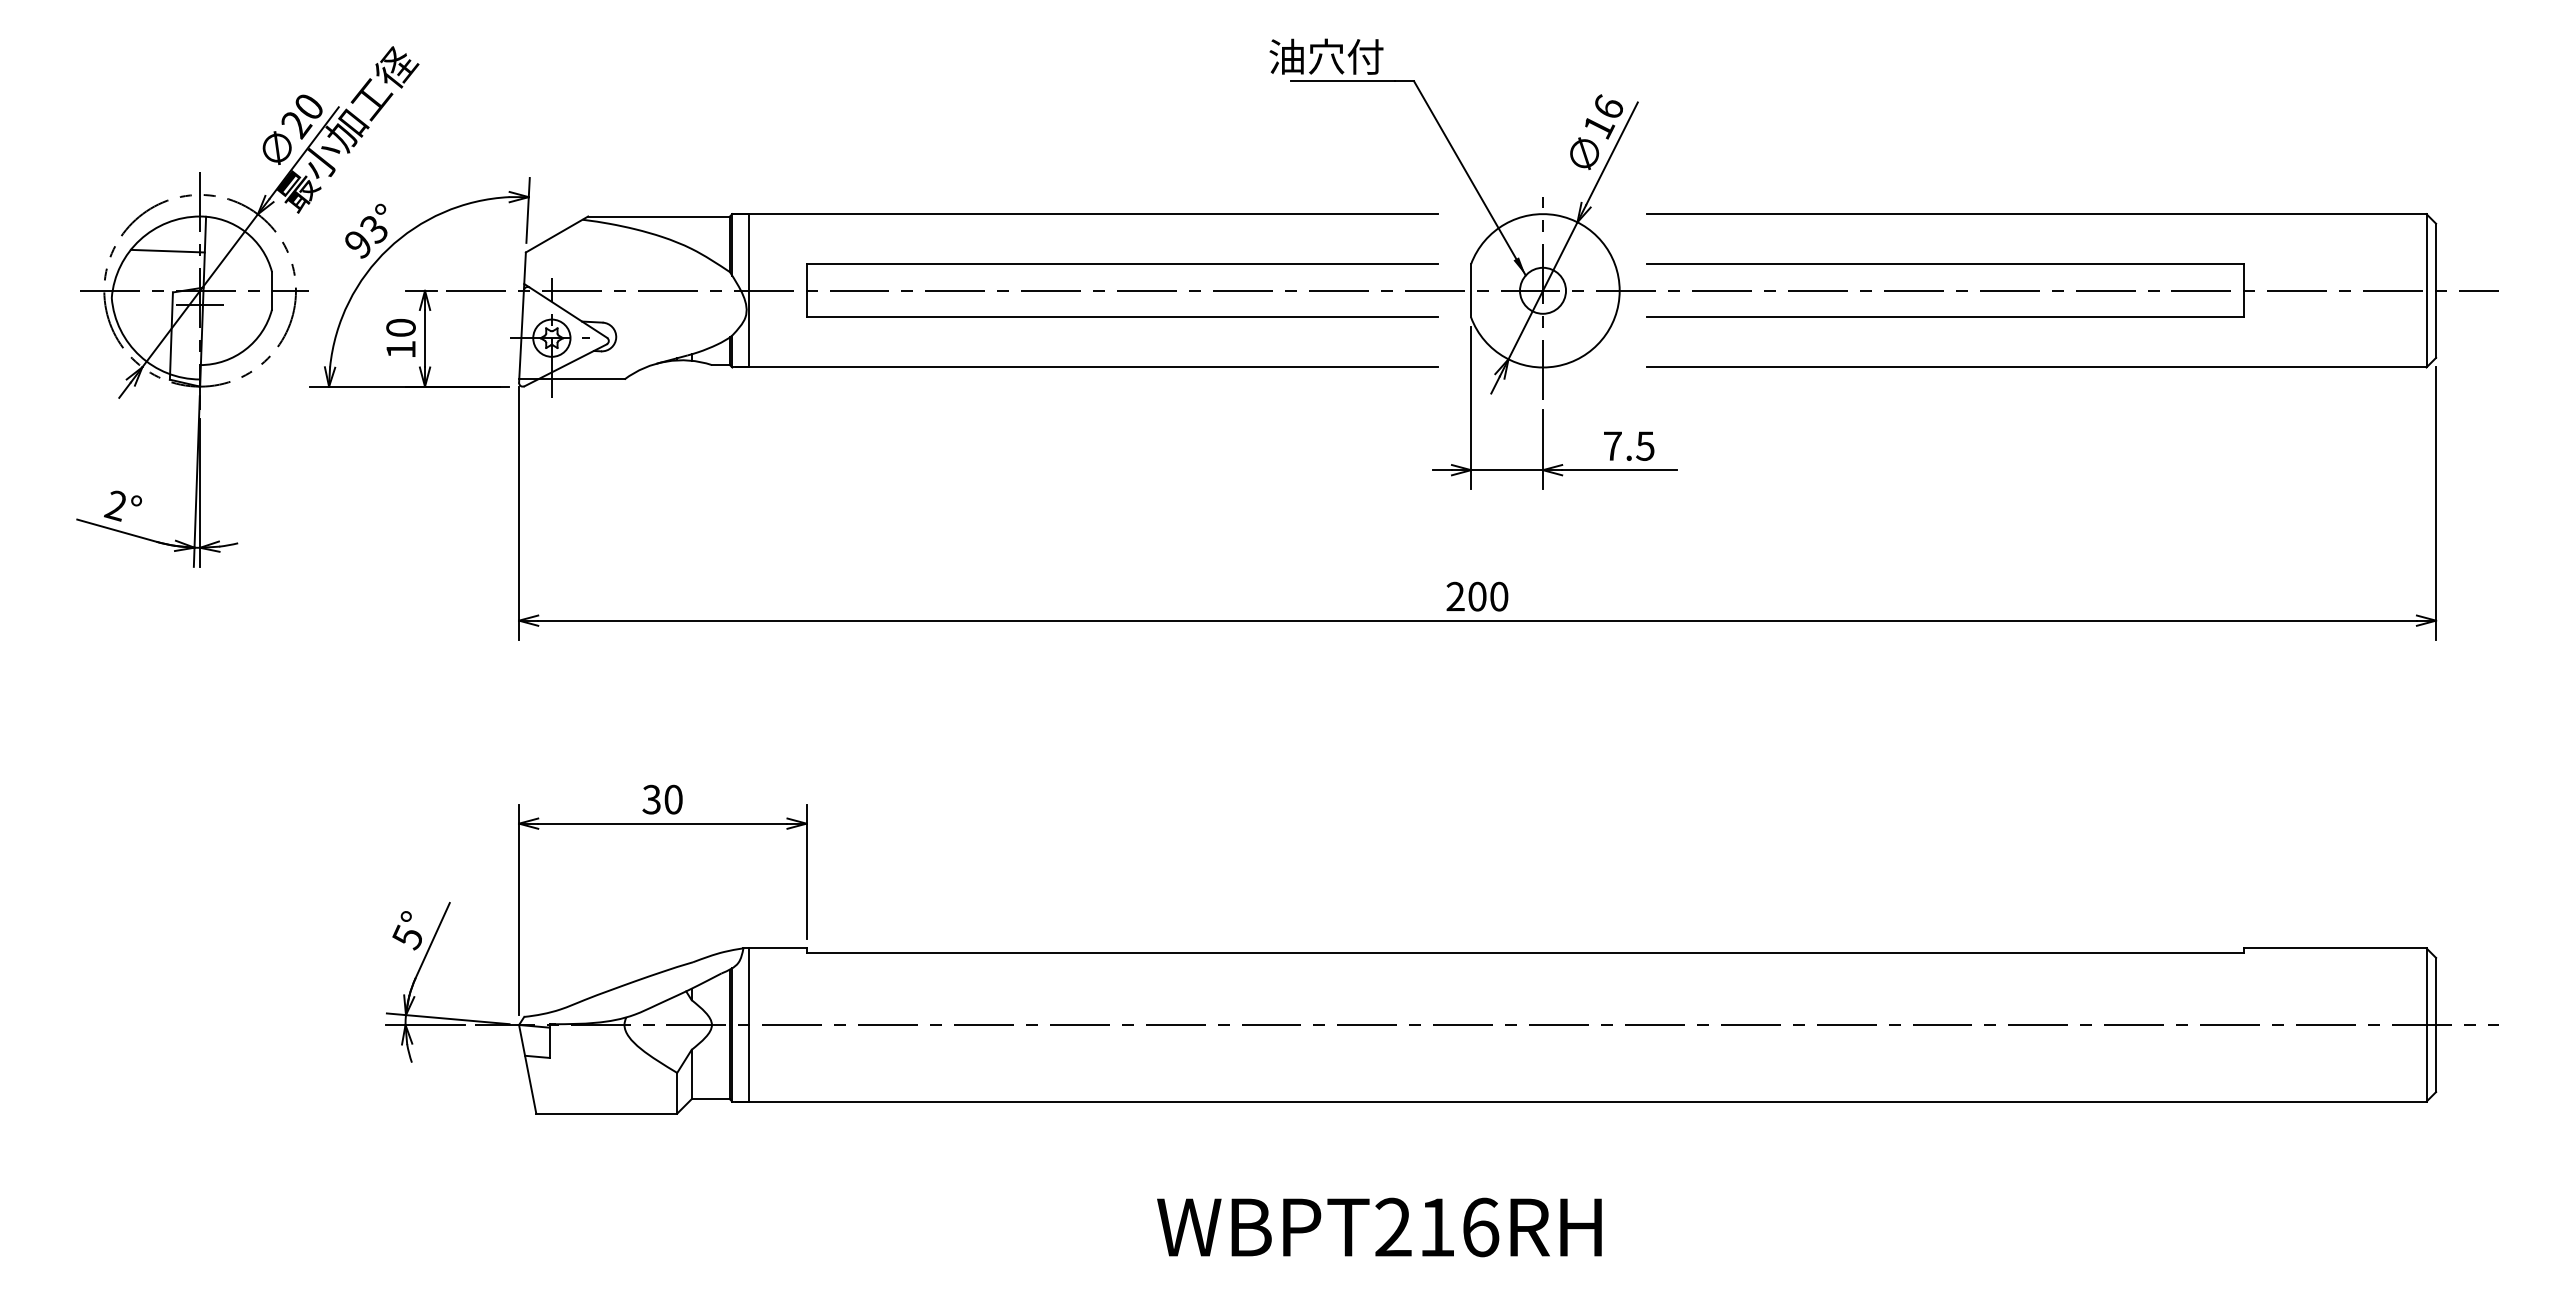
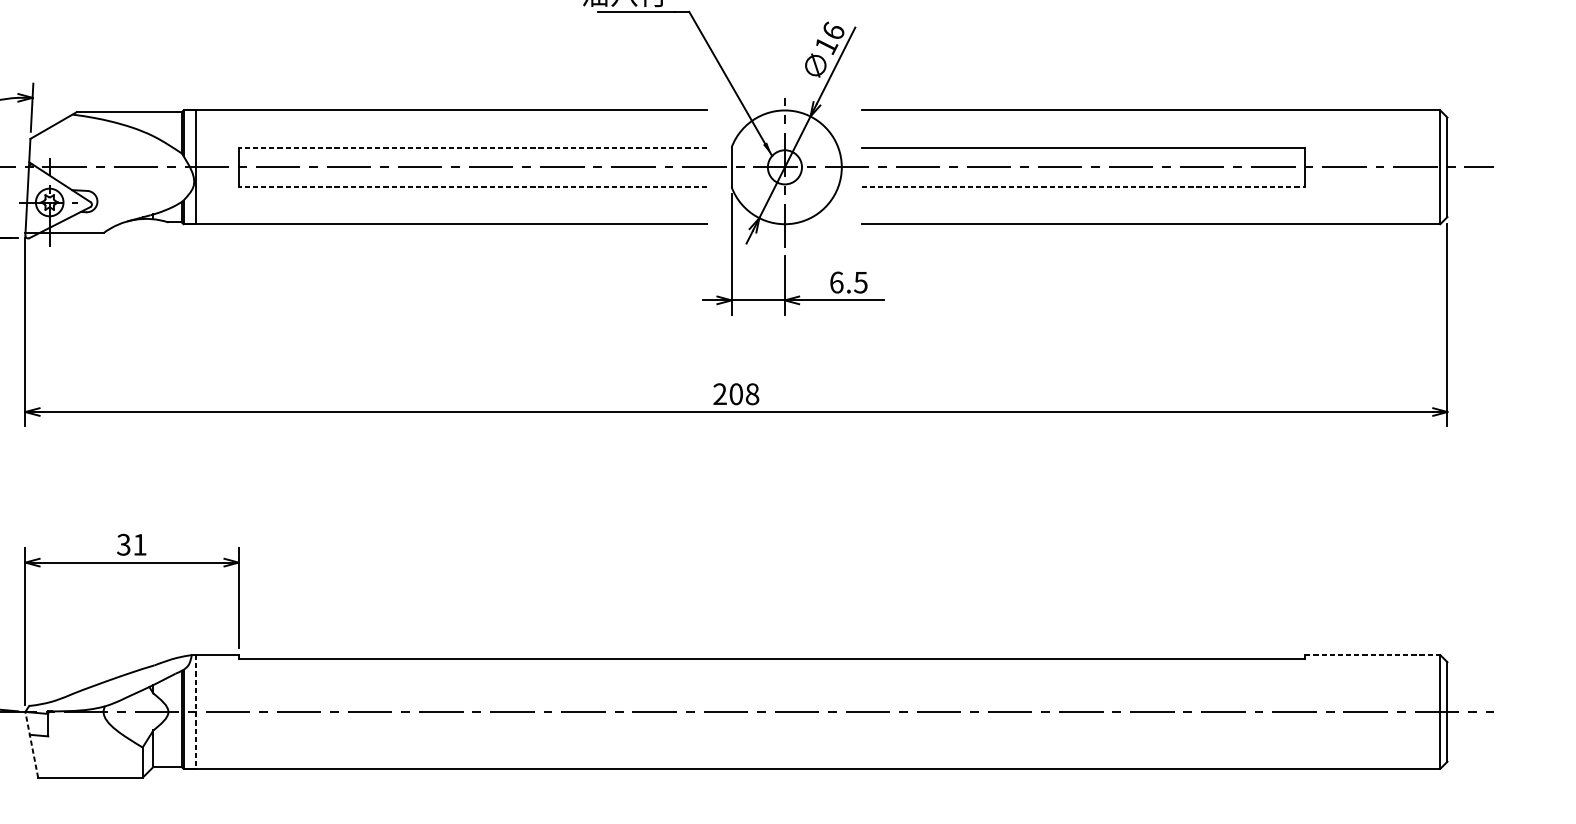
line: (1122, 264) -> (473, 147), solid -> dashed
line: (1122, 317) -> (473, 187), solid -> dashed
line: (1945, 317) -> (1083, 187), solid -> dashed
text: (1613, 445) -> (837, 282), 7.5 -> 6.5
text: (1499, 596) -> (752, 394), 200 -> 208
text: (673, 799) -> (139, 544), 30 -> 31
line: (2335, 948) -> (1372, 655), solid -> dashed
line: (749, 1025) -> (196, 712), solid -> dashed
line: (527, 1068) -> (31, 744), solid -> dashed

